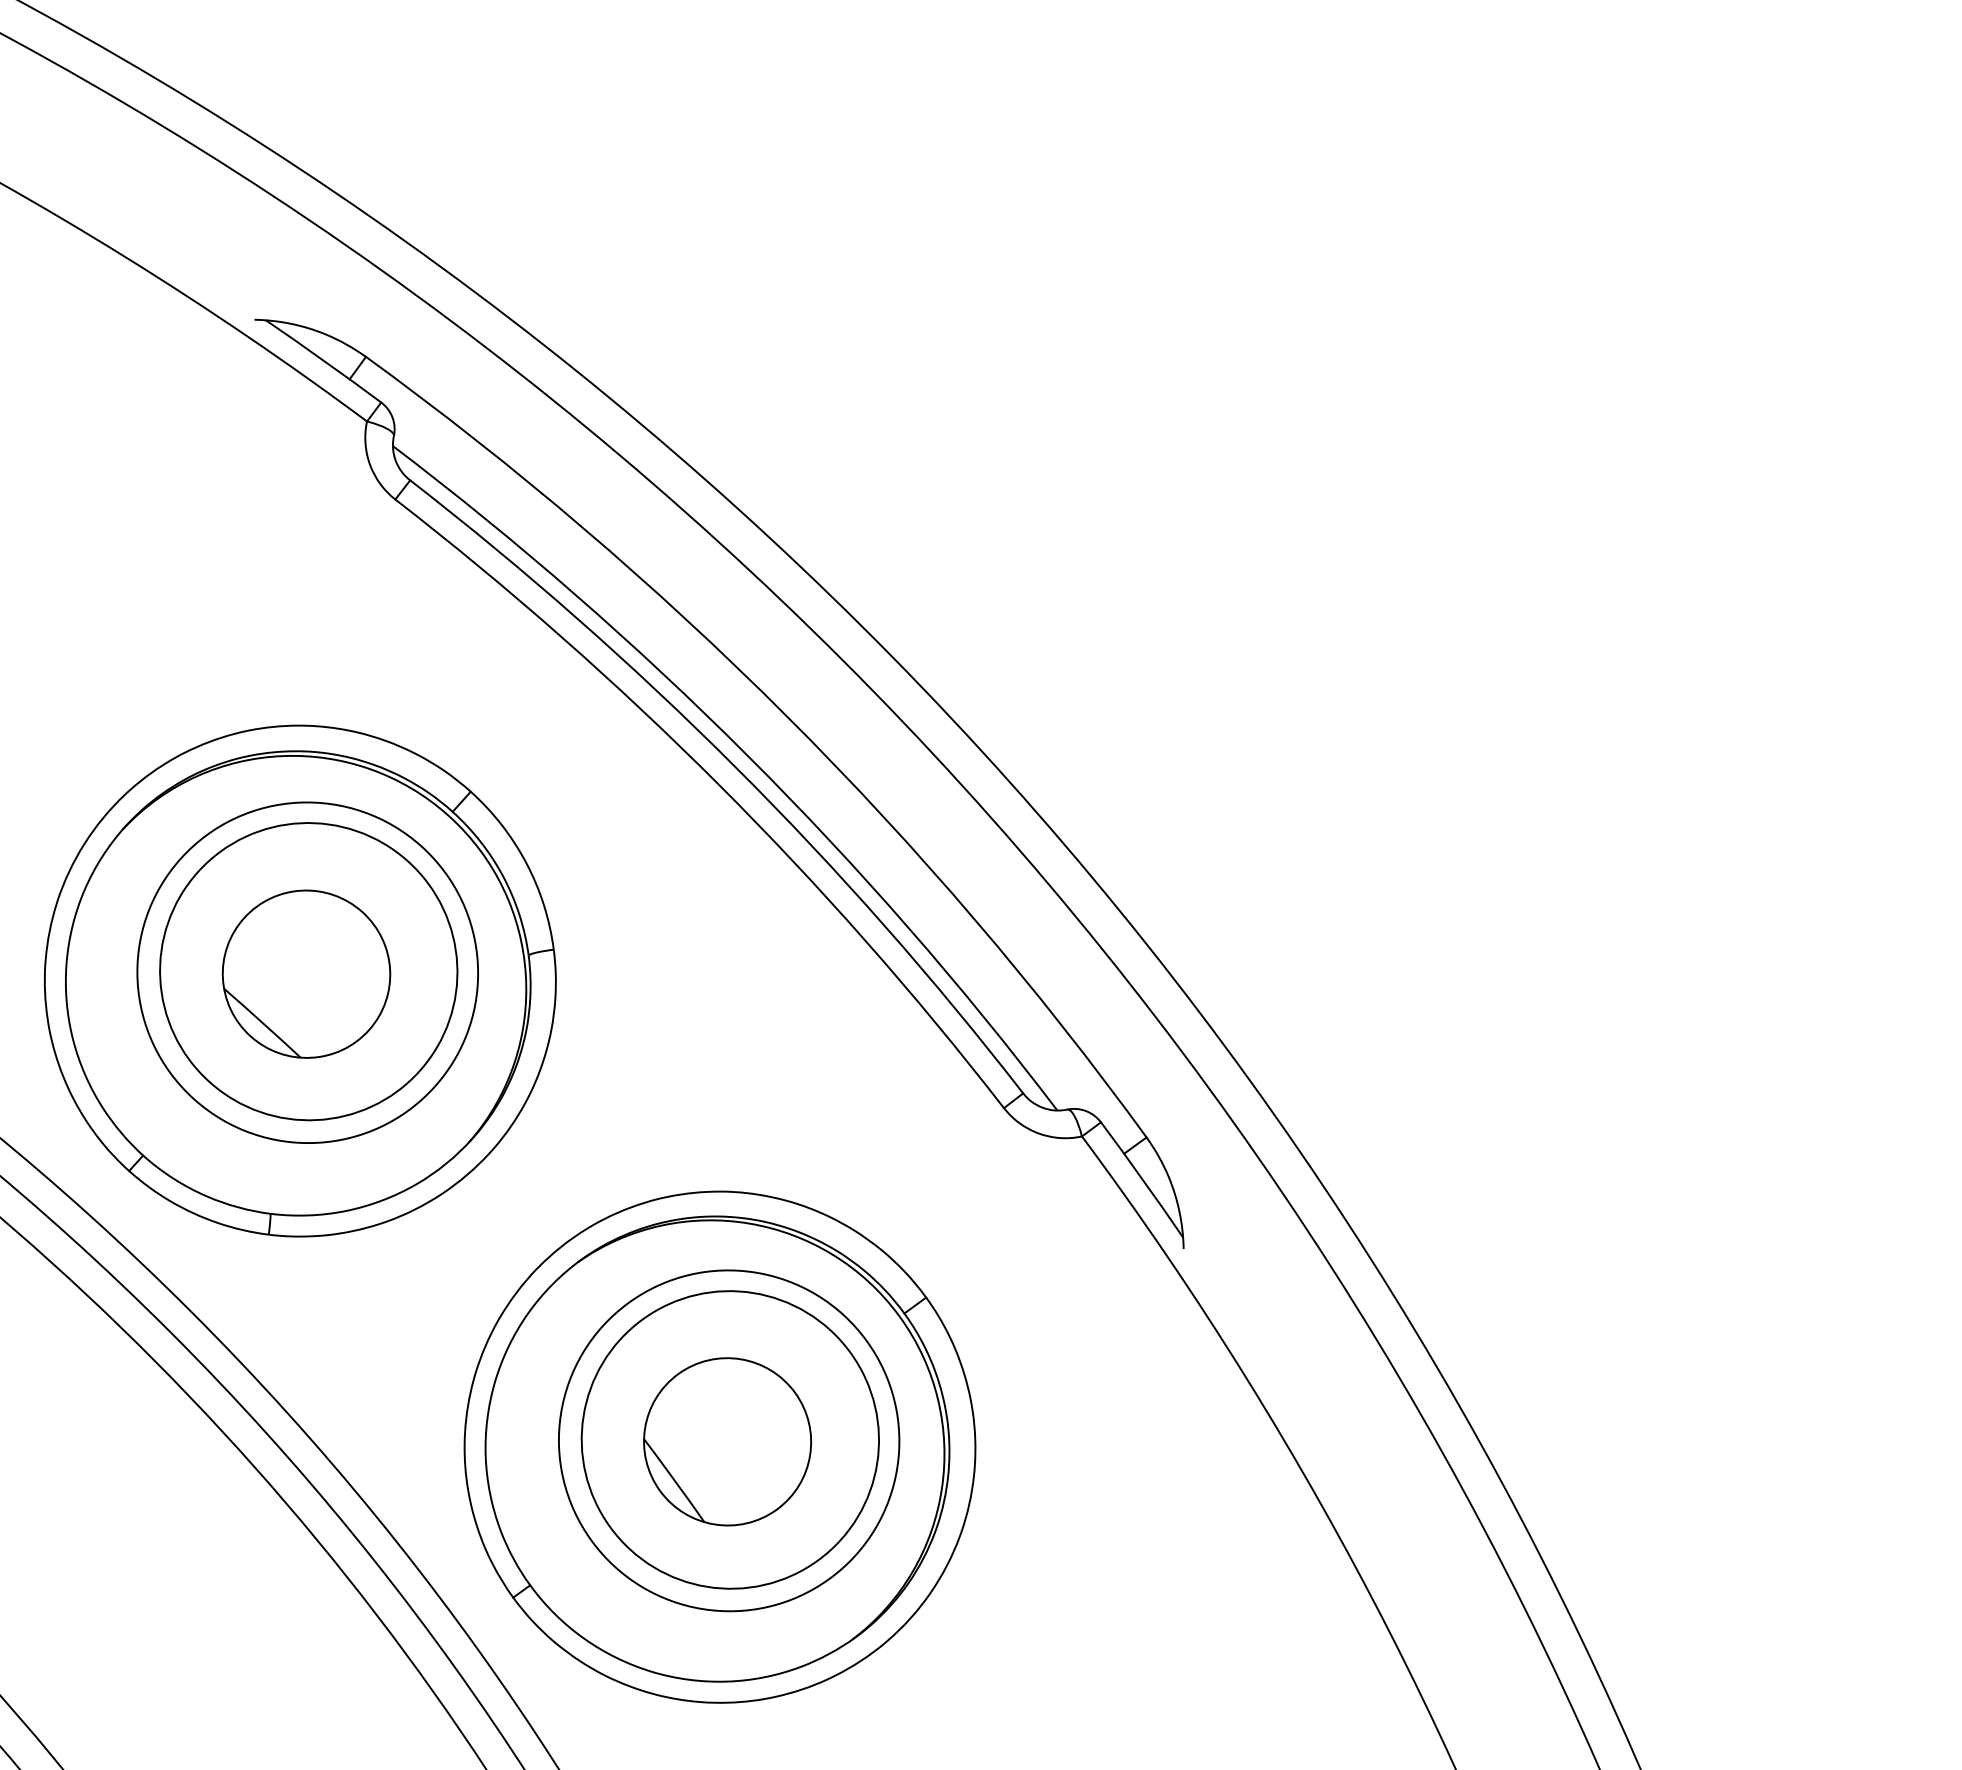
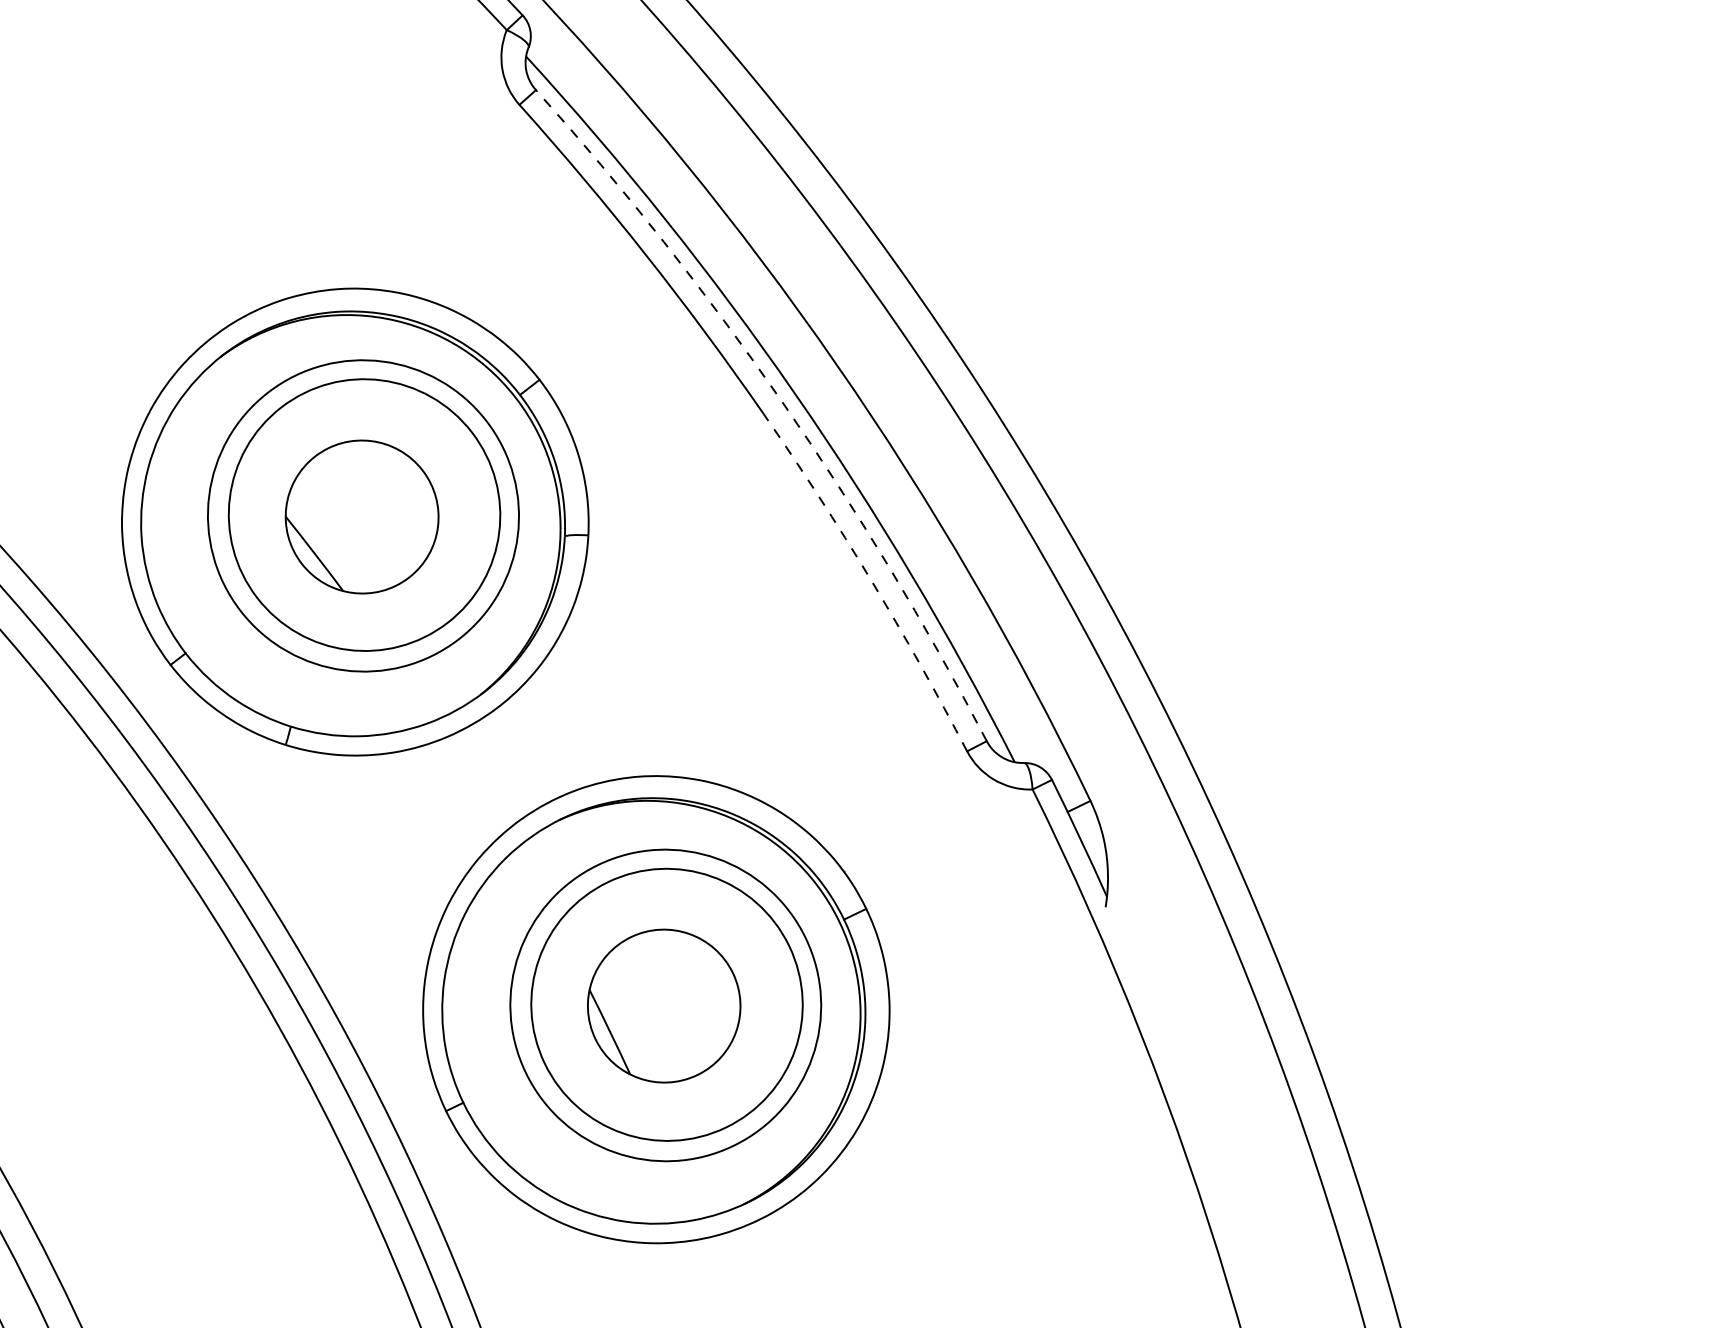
arc: (735, 767) -> (781, 401), solid -> dashed
arc: (866, 941) -> (870, 579), solid -> dashed

